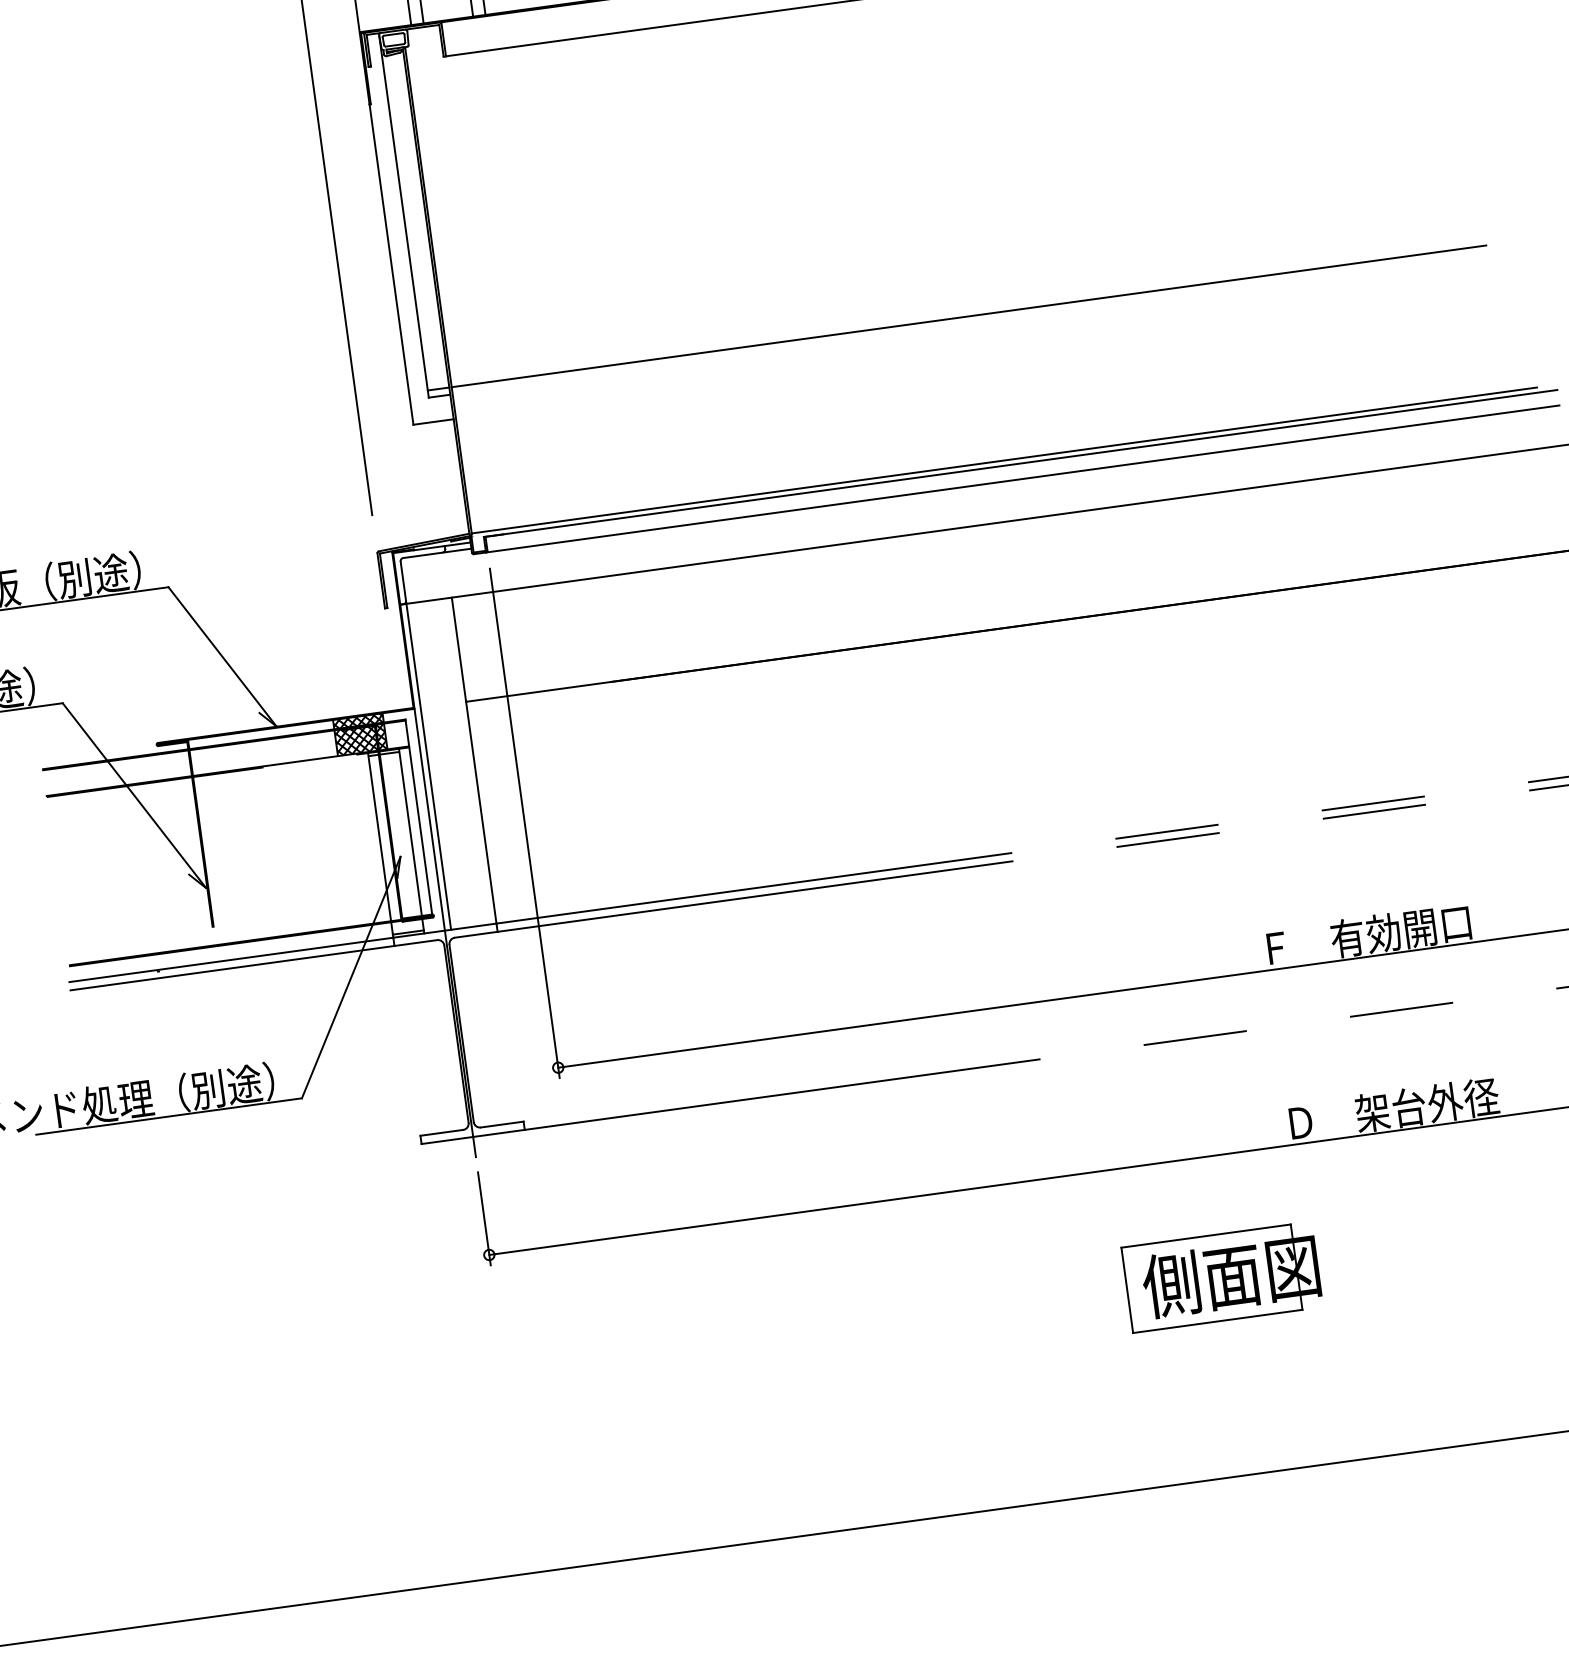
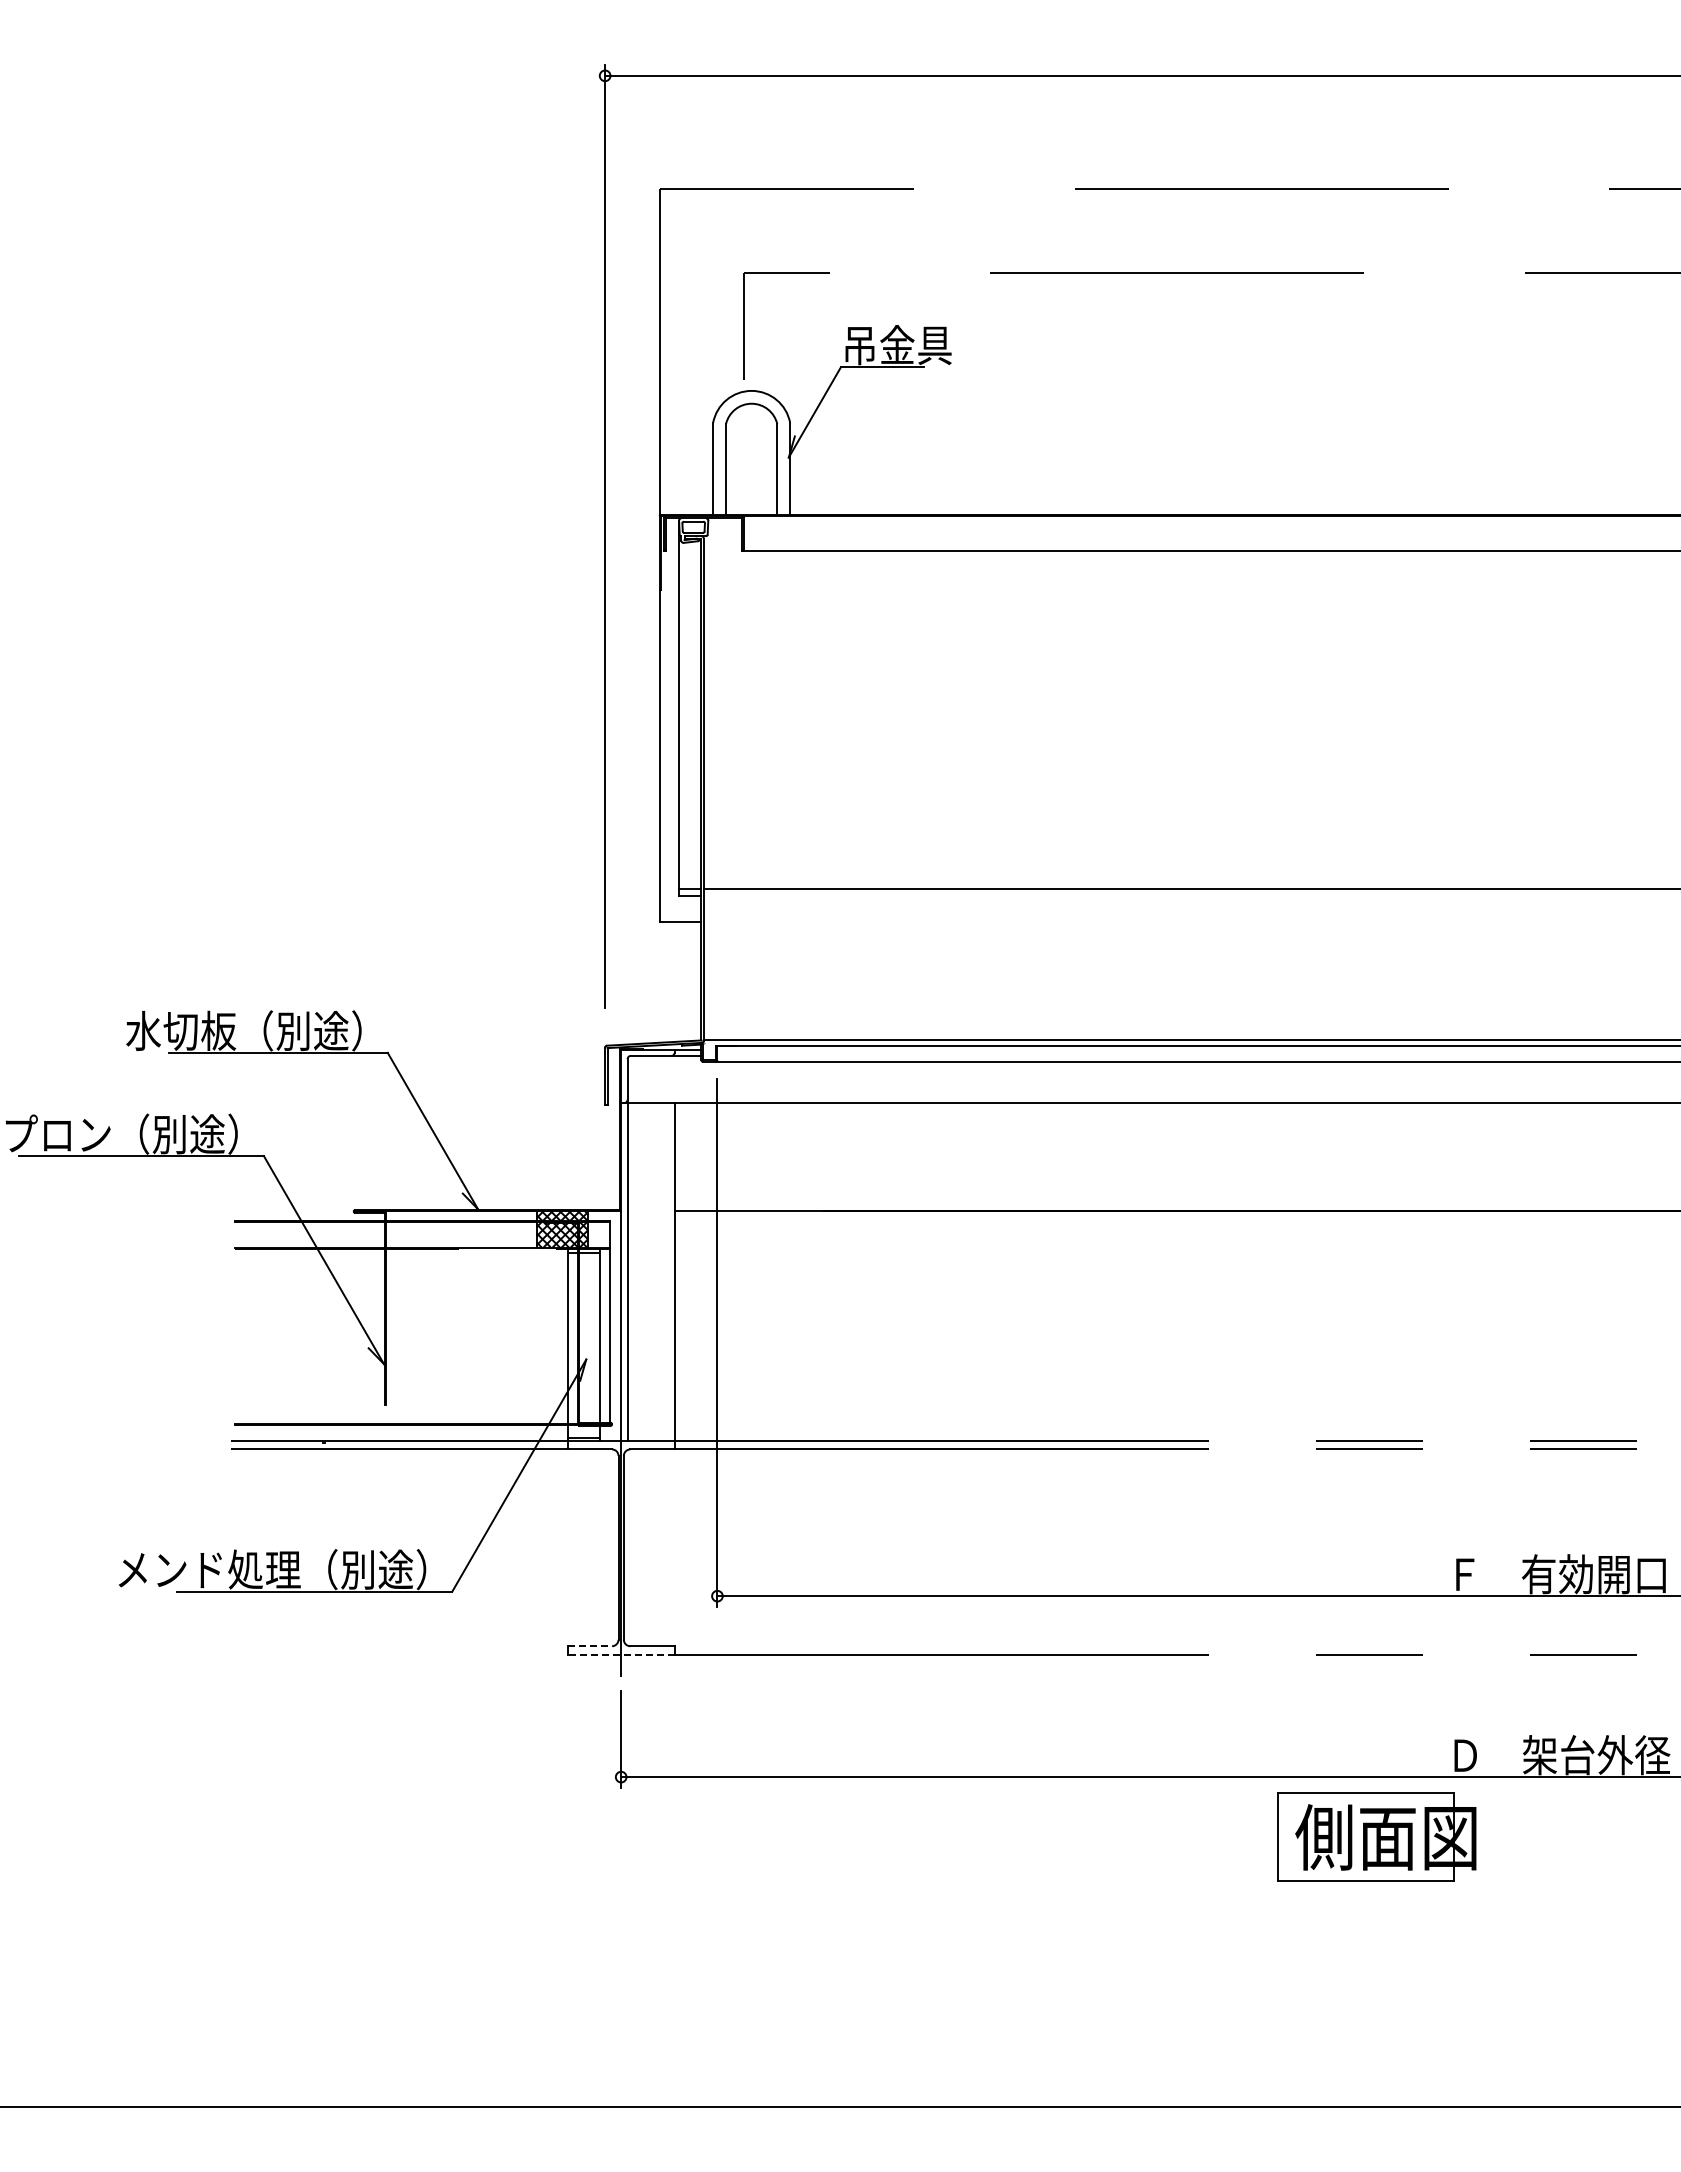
line: (442, 1133) -> (590, 1646), solid -> dashed
line: (472, 1136) -> (620, 1654), solid -> dashed
part: (1221, 1276) -> (1376, 1836), moved

